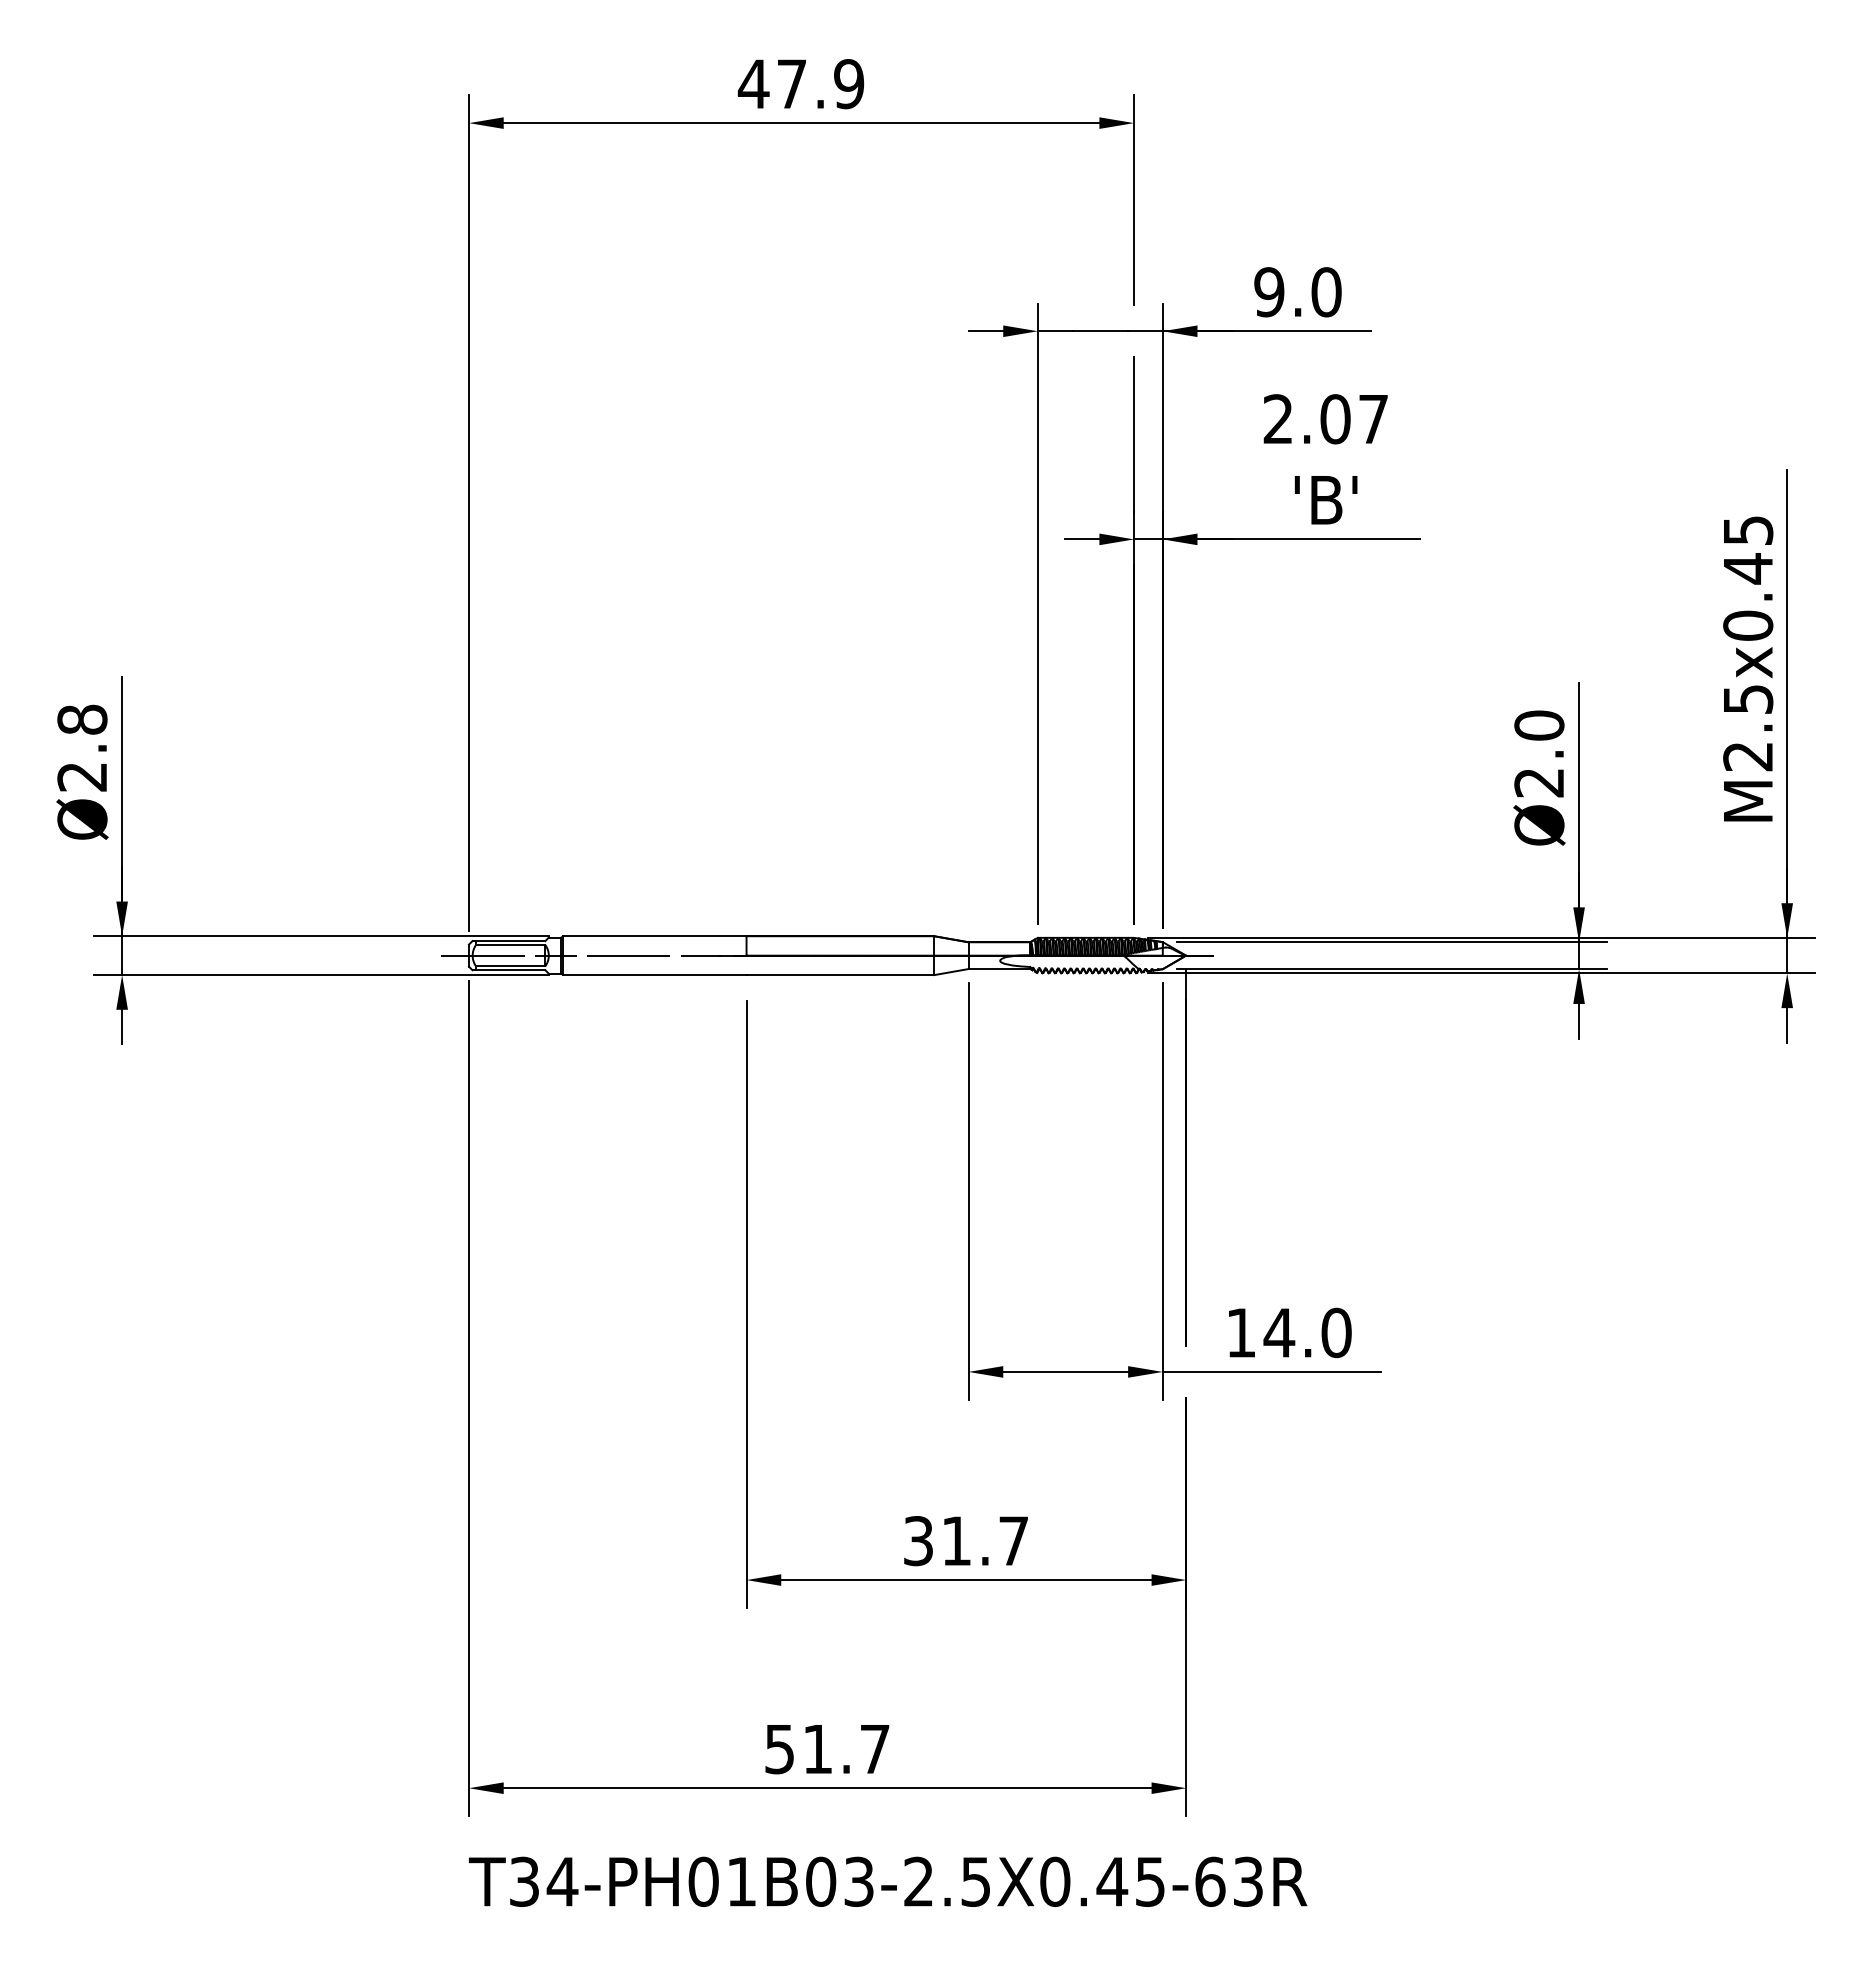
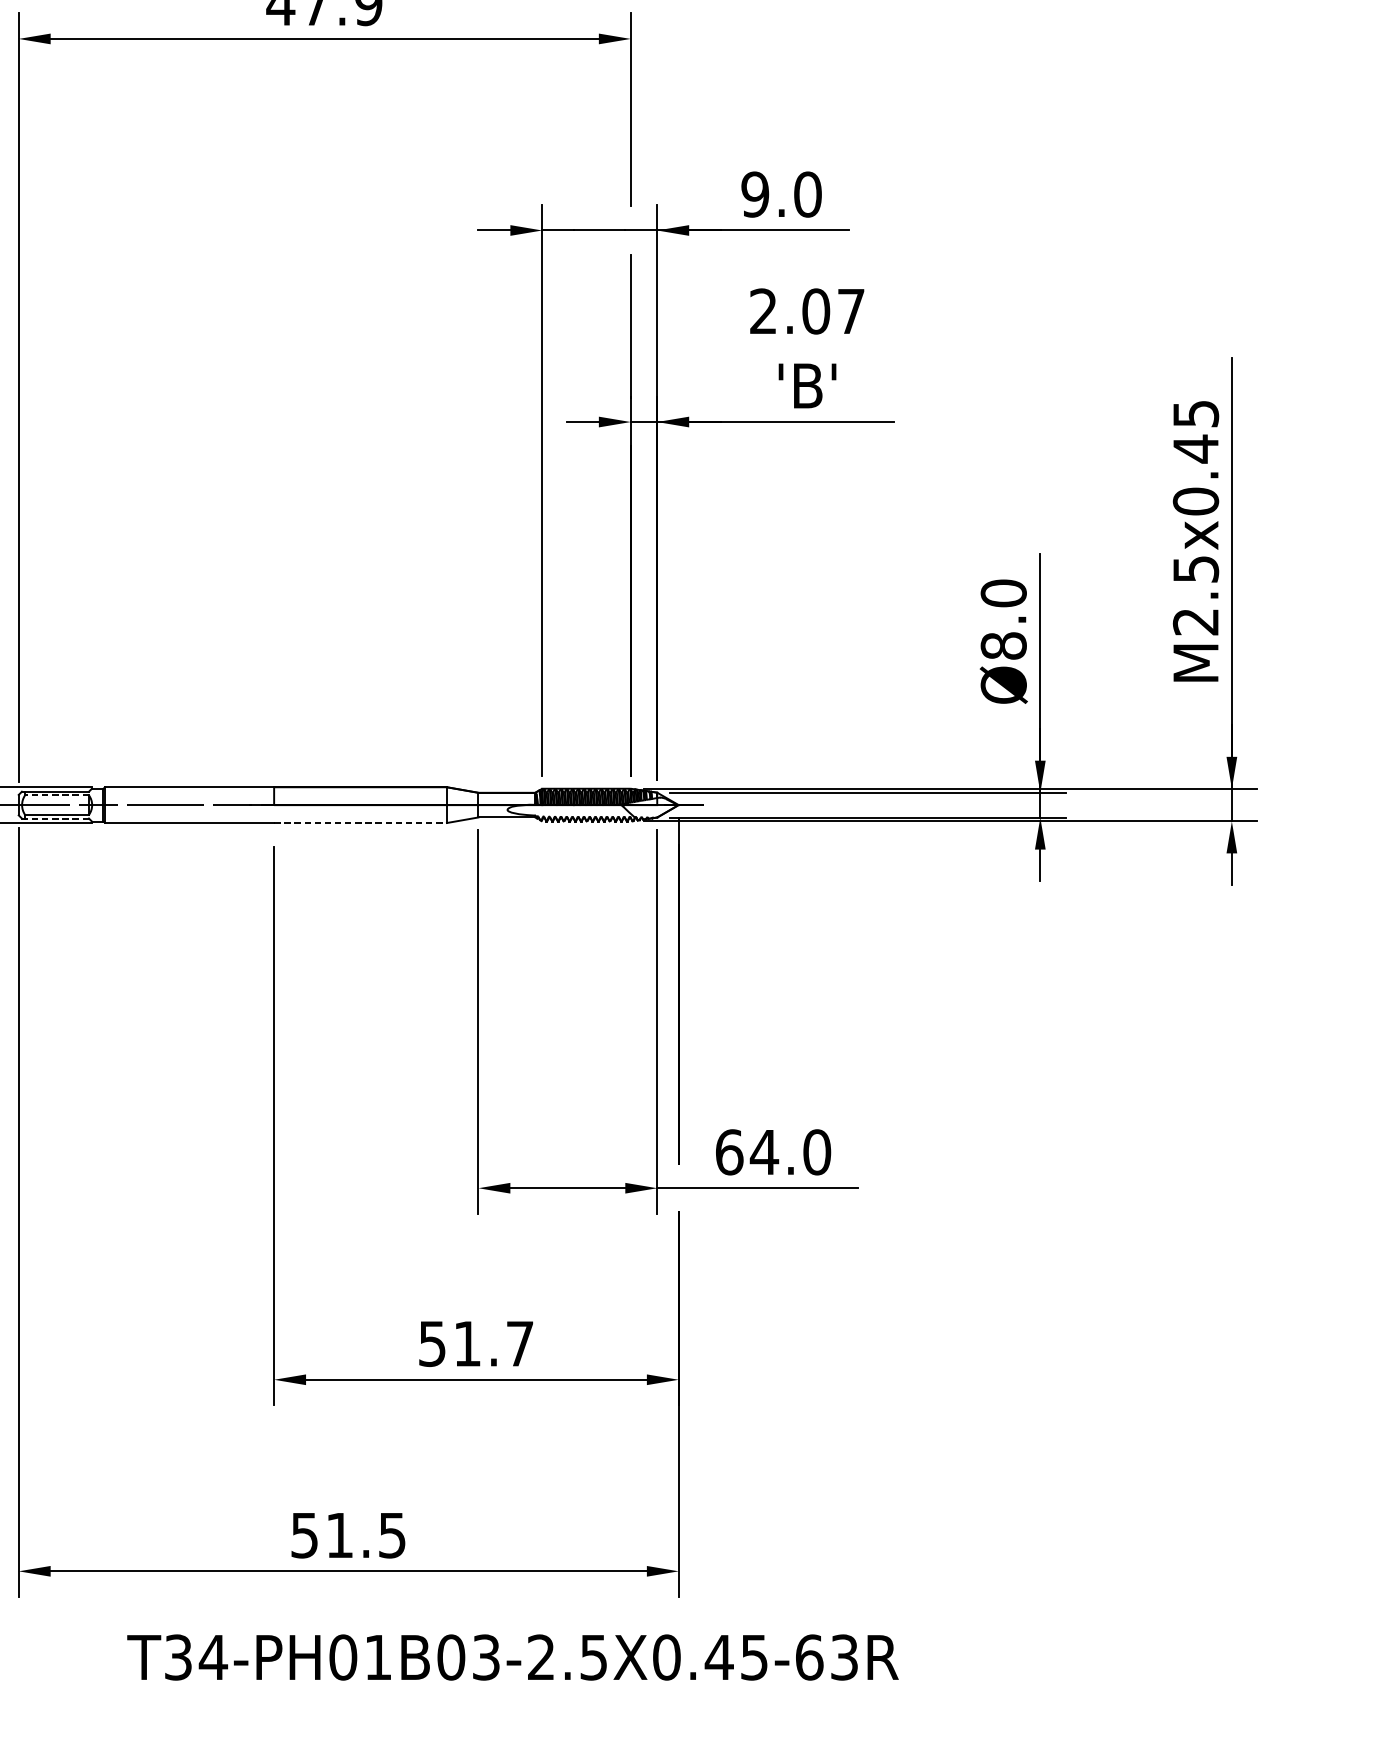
text: (1539, 782) -> (1003, 645), Ø2.0 -> Ø8.0
line: (510, 945) -> (56, 795), solid -> dashed
line: (510, 970) -> (56, 818), solid -> dashed
line: (840, 975) -> (360, 823), solid -> dashed
text: (1241, 1332) -> (729, 1151), 14.0 -> 64.0
text: (918, 1540) -> (432, 1343), 31.7 -> 51.7
text: (874, 1749) -> (391, 1535), 51.7 -> 51.5
text: (888, 1881) -> (513, 1657), moved

